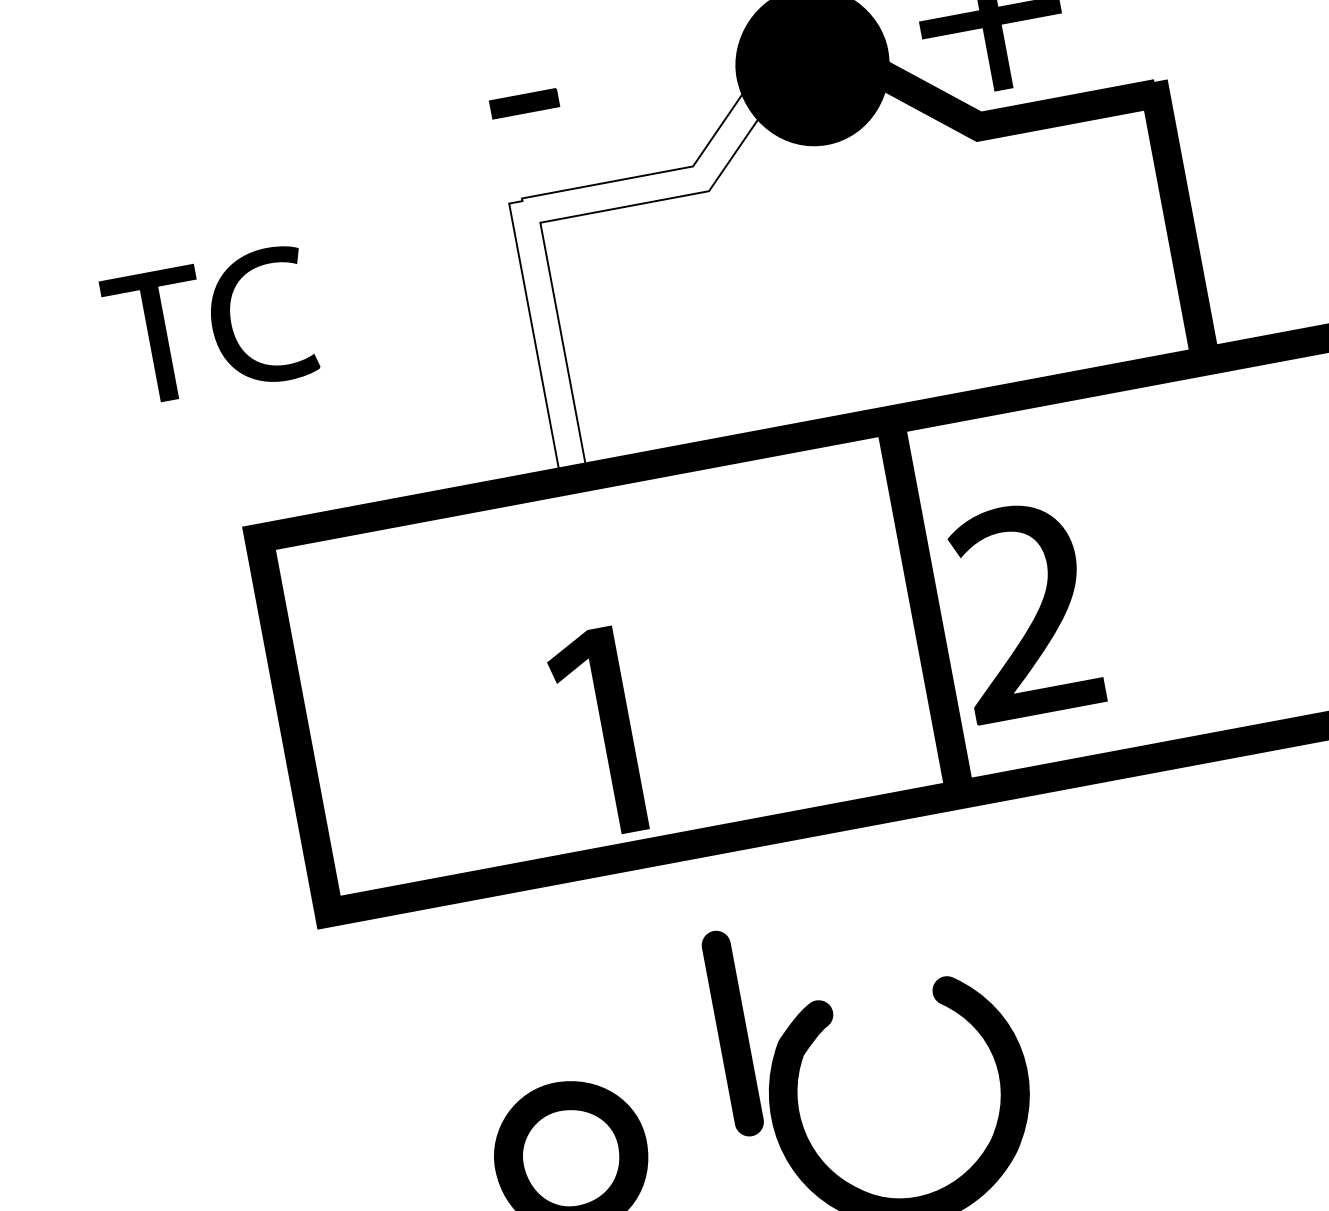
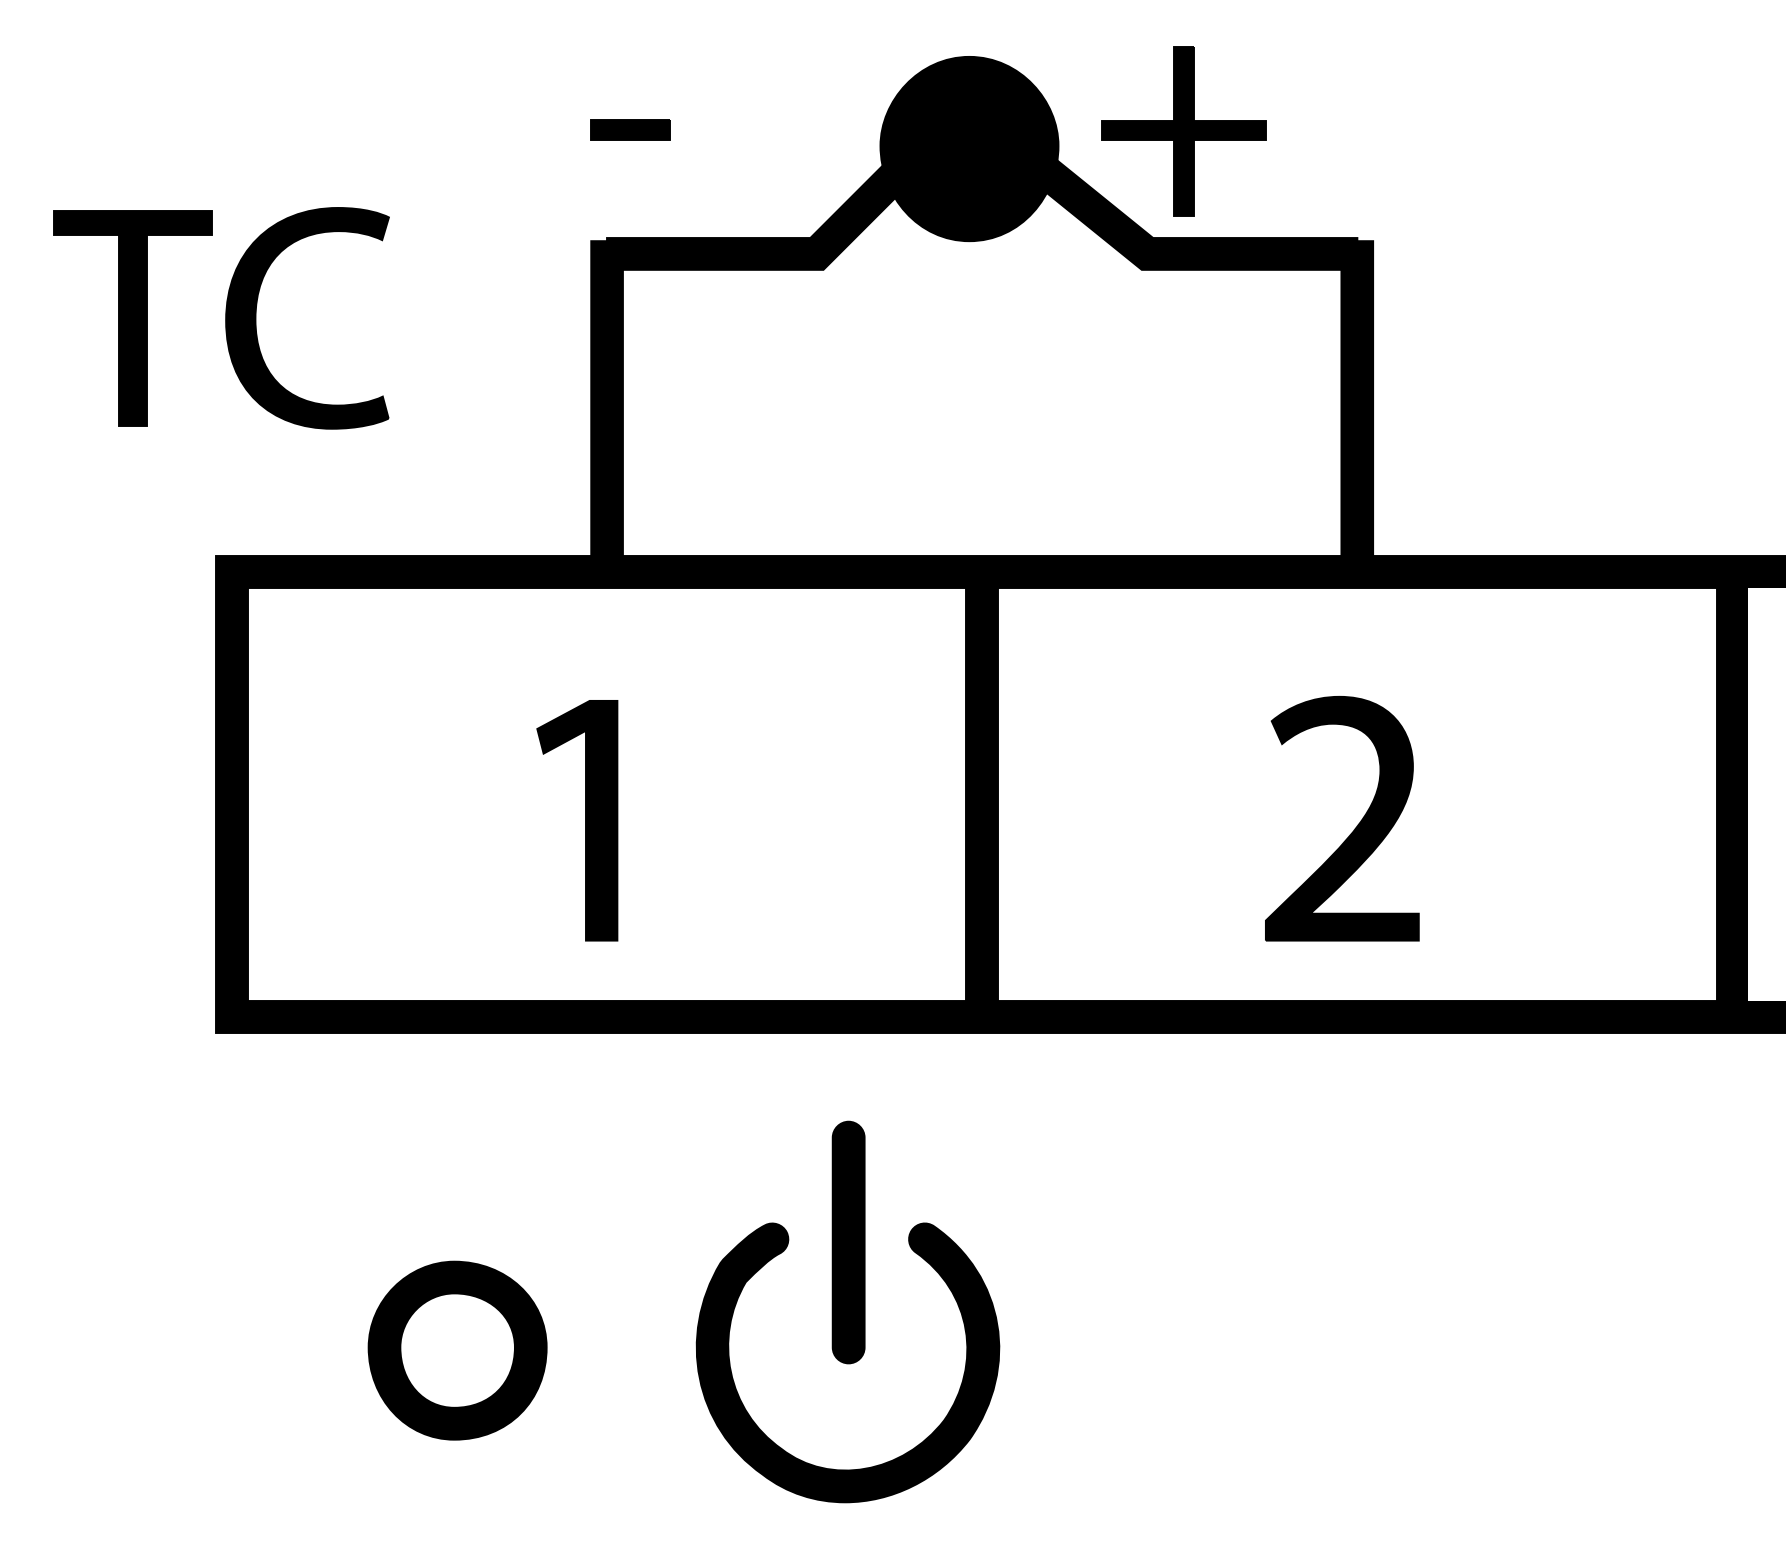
fill: (672, 276) -> (763, 359), added
part: (210, 326) -> (221, 318), size x1.43
part: (1035, 616) -> (1354, 828), moved
part: (603, 732) -> (585, 820), moved
part: (732, 1033) -> (848, 1242), moved

